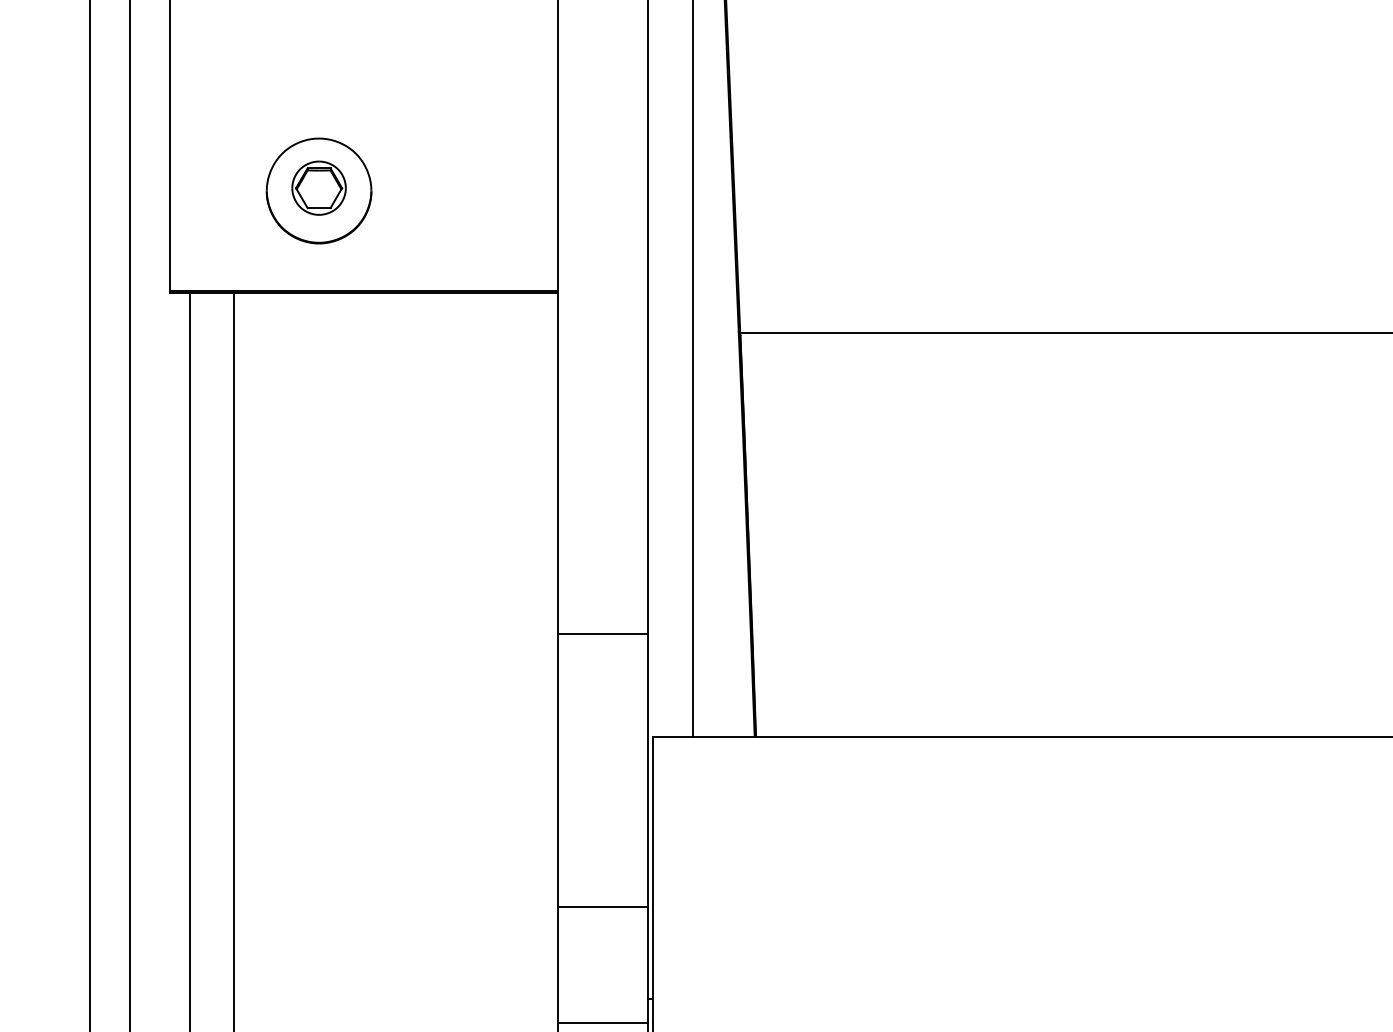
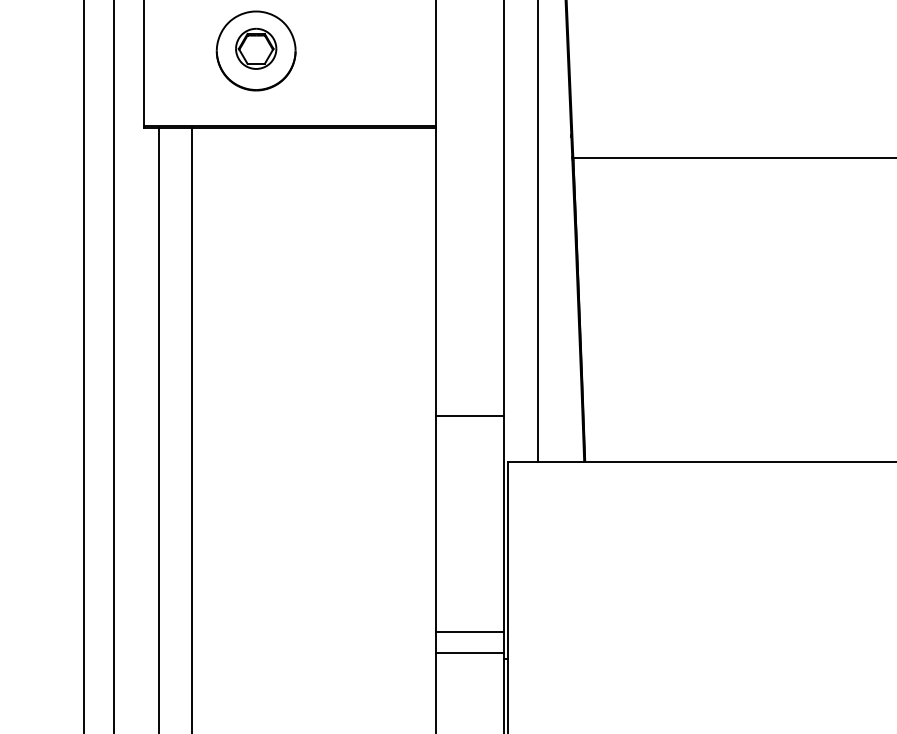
line: (602, 634) -> (469, 415), moved
line: (602, 906) -> (469, 631), moved
line: (602, 1022) -> (469, 653), moved

